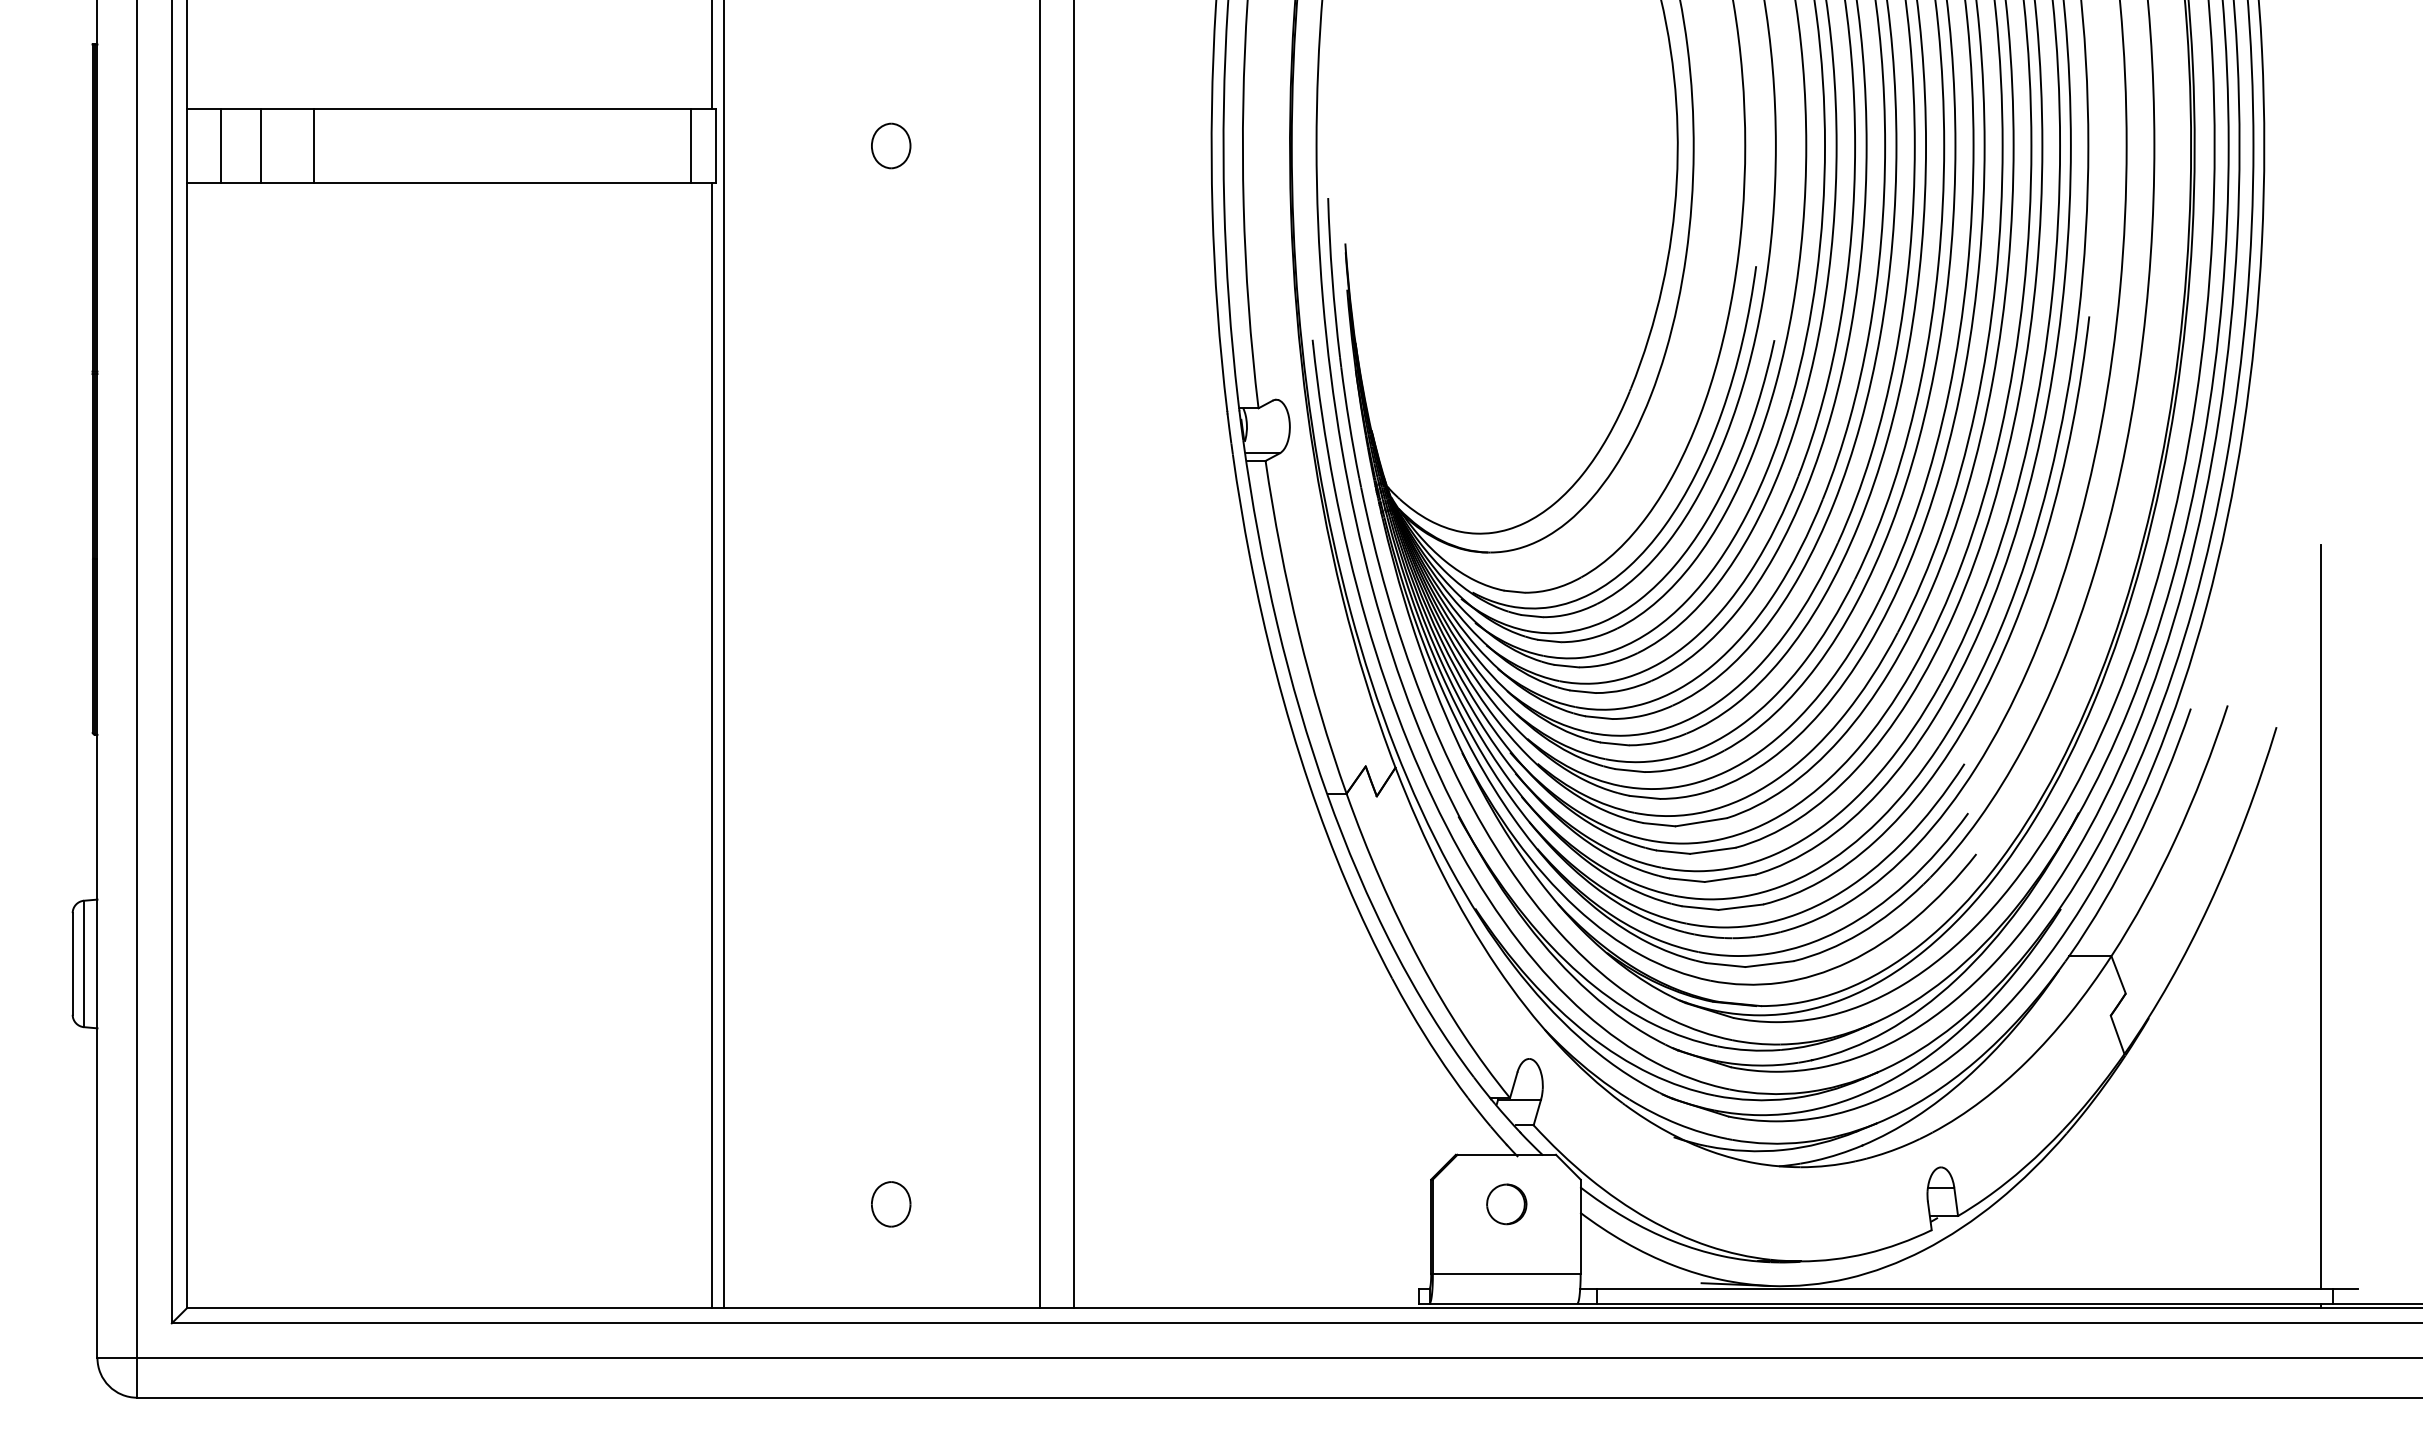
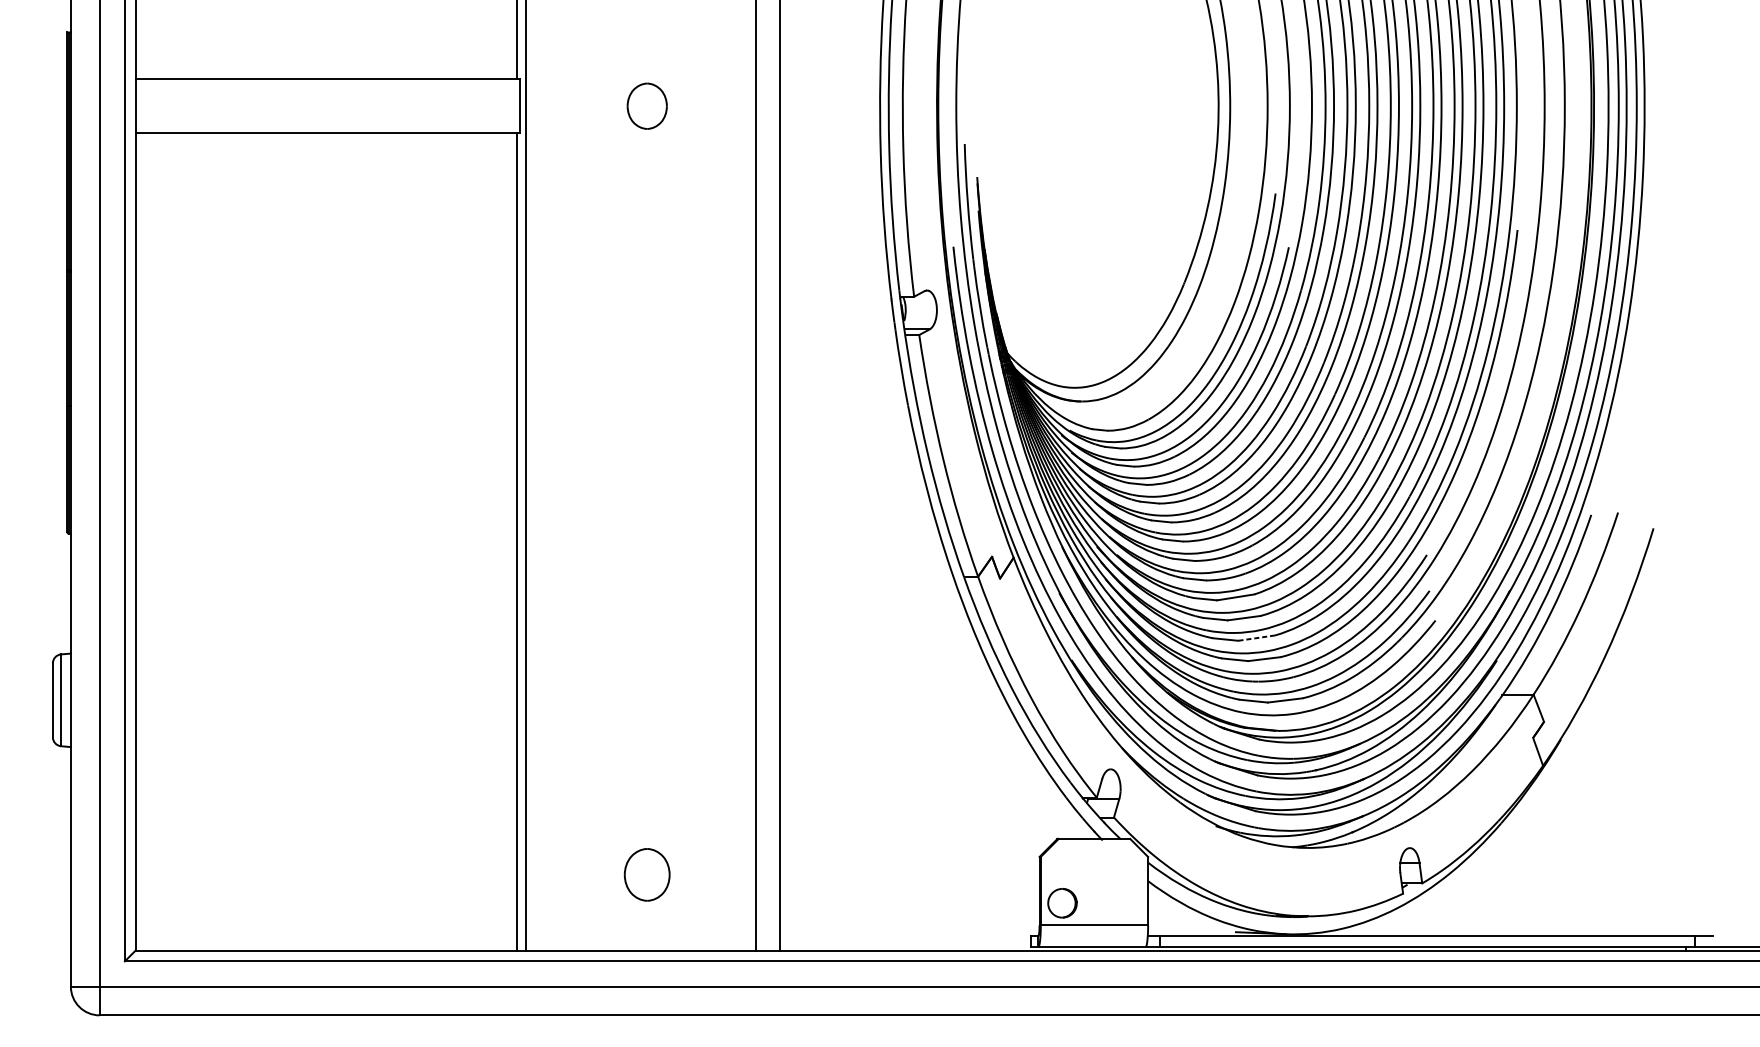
line: (221, 145) -> (160, 105), removed
line: (261, 145) -> (190, 105), removed
line: (314, 145) -> (228, 105), removed
line: (691, 145) -> (502, 105), removed
part: (891, 145) -> (647, 105), size x1.4
line: (1730, 878) -> (1256, 638), solid -> dashed
line: (2320, 916) -> (1685, 665), removed
part: (891, 1204) -> (647, 875), size x1.6
part: (1506, 1204) -> (1062, 903), moved

